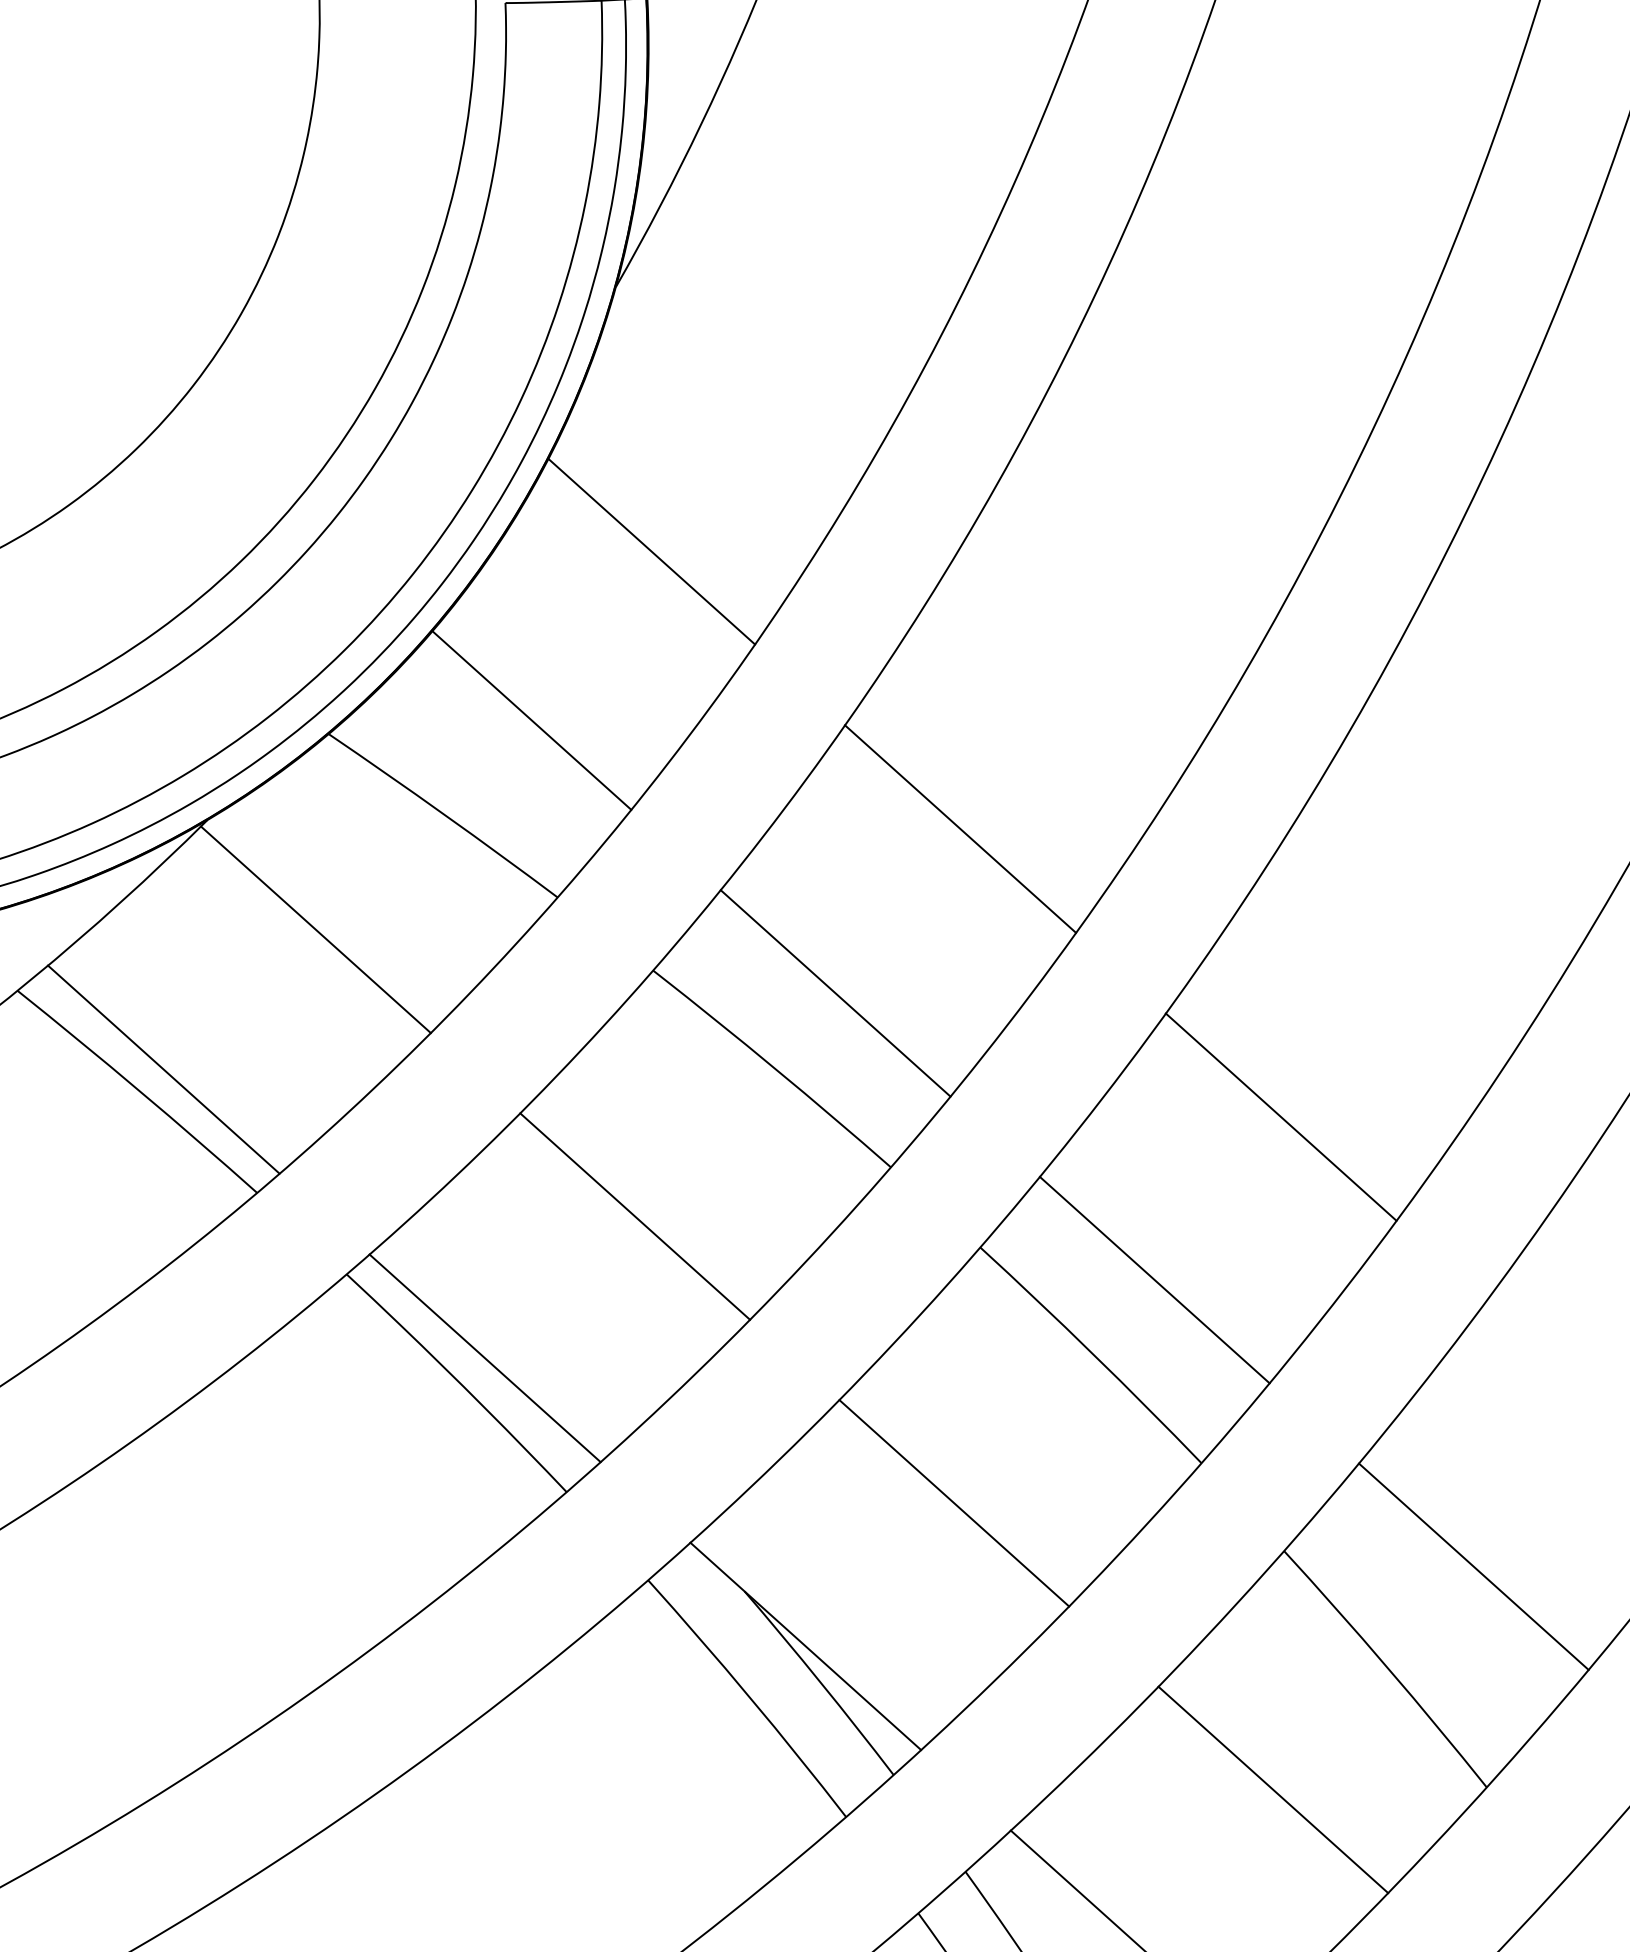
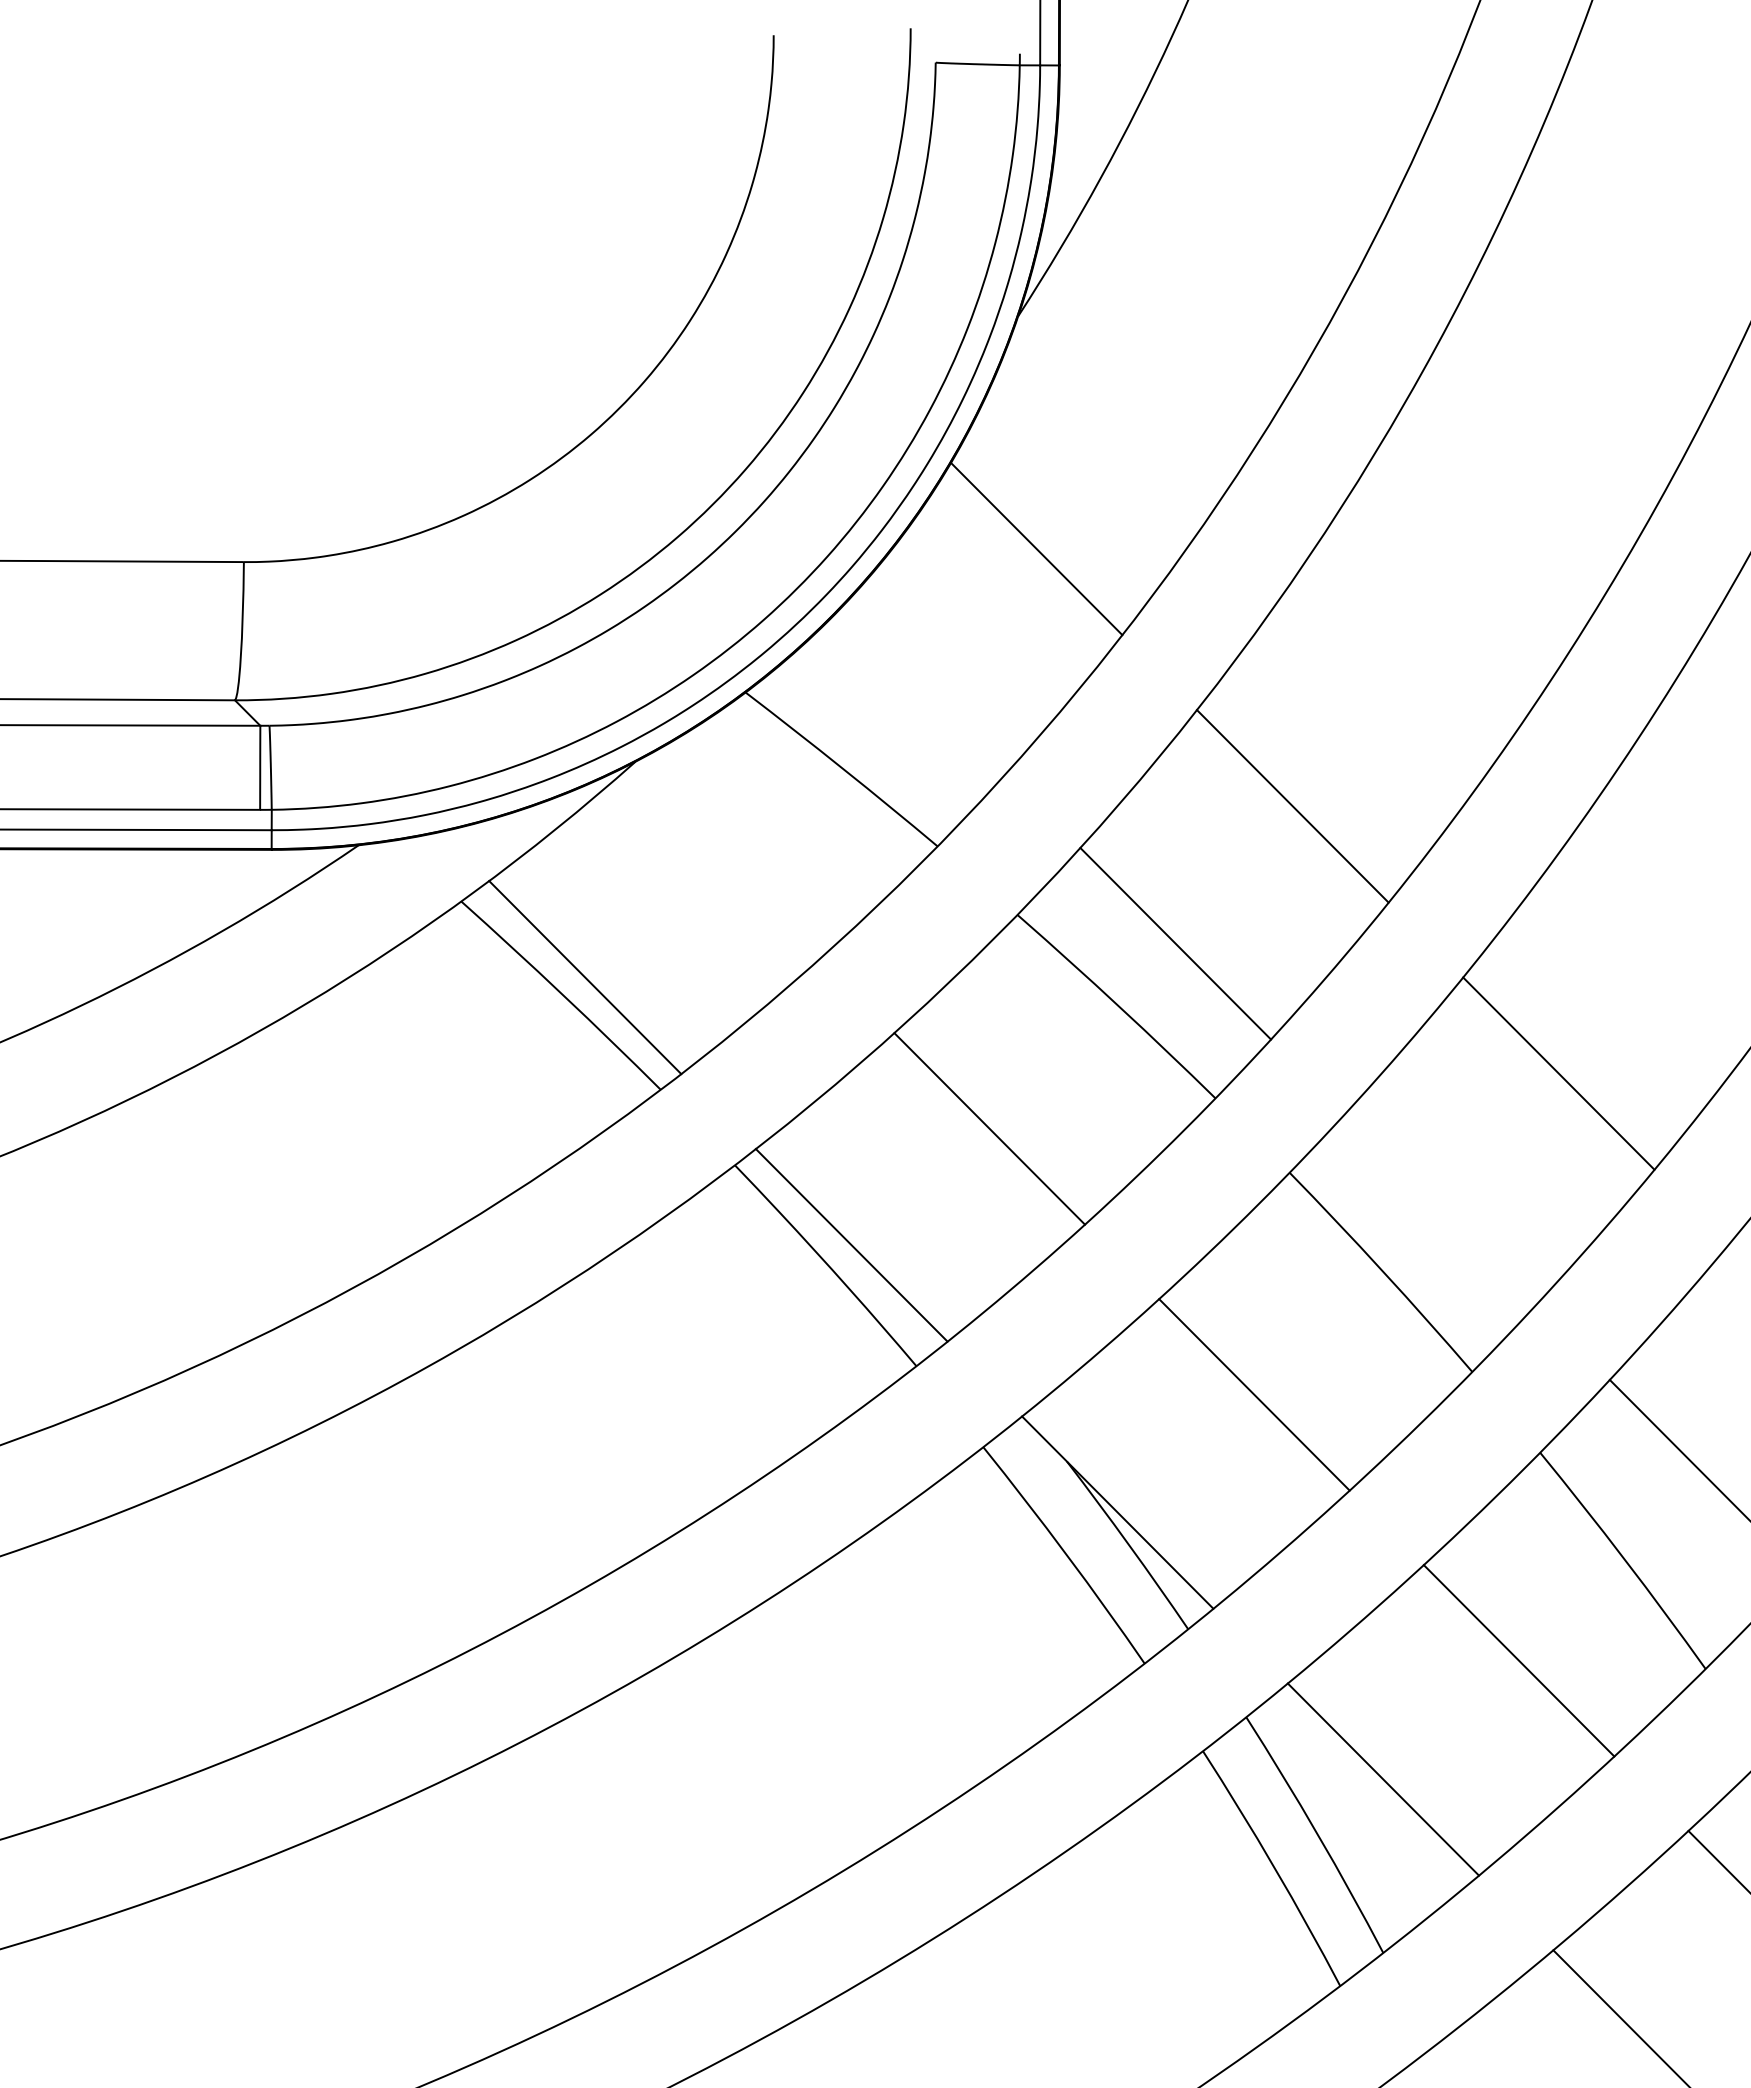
line: (531, 720) -> (923, 690), removed
line: (315, 929) -> (724, 862), removed
line: (1154, 1279) -> (1440, 1209), removed

